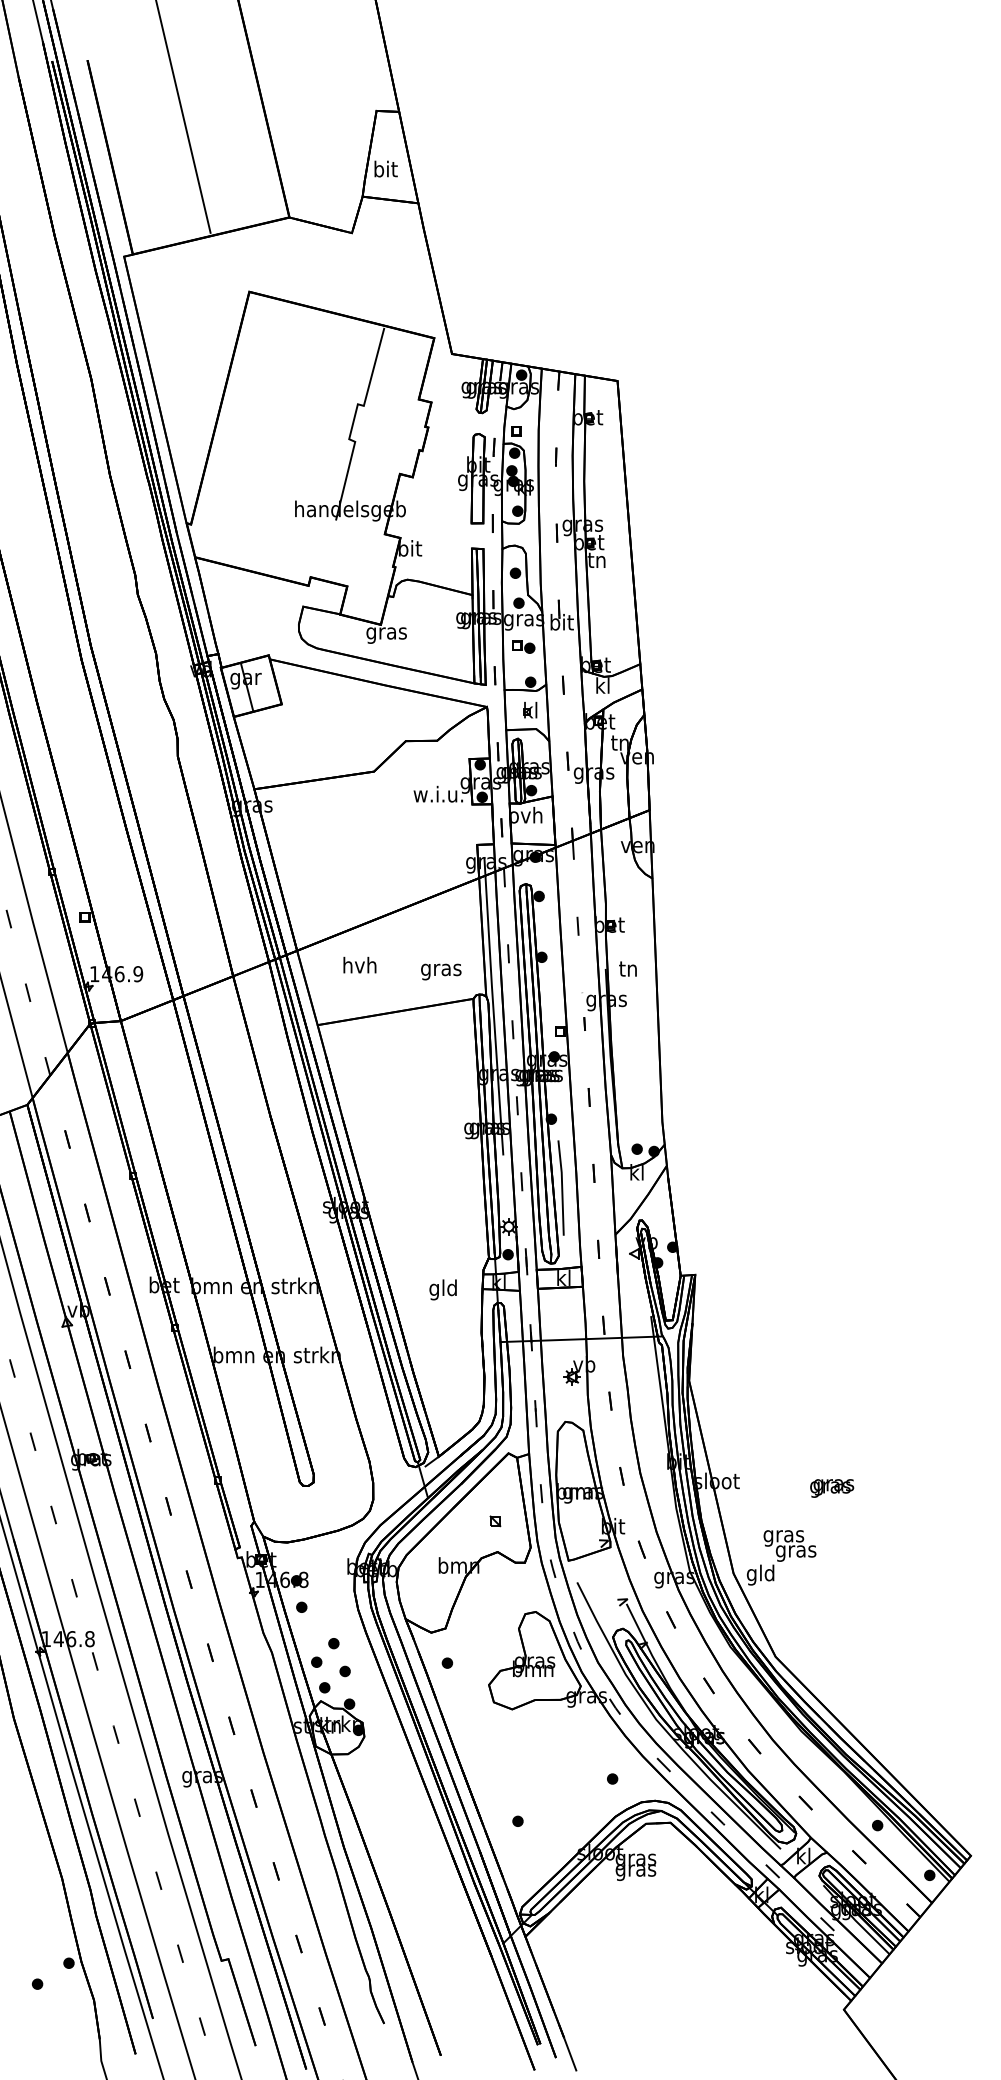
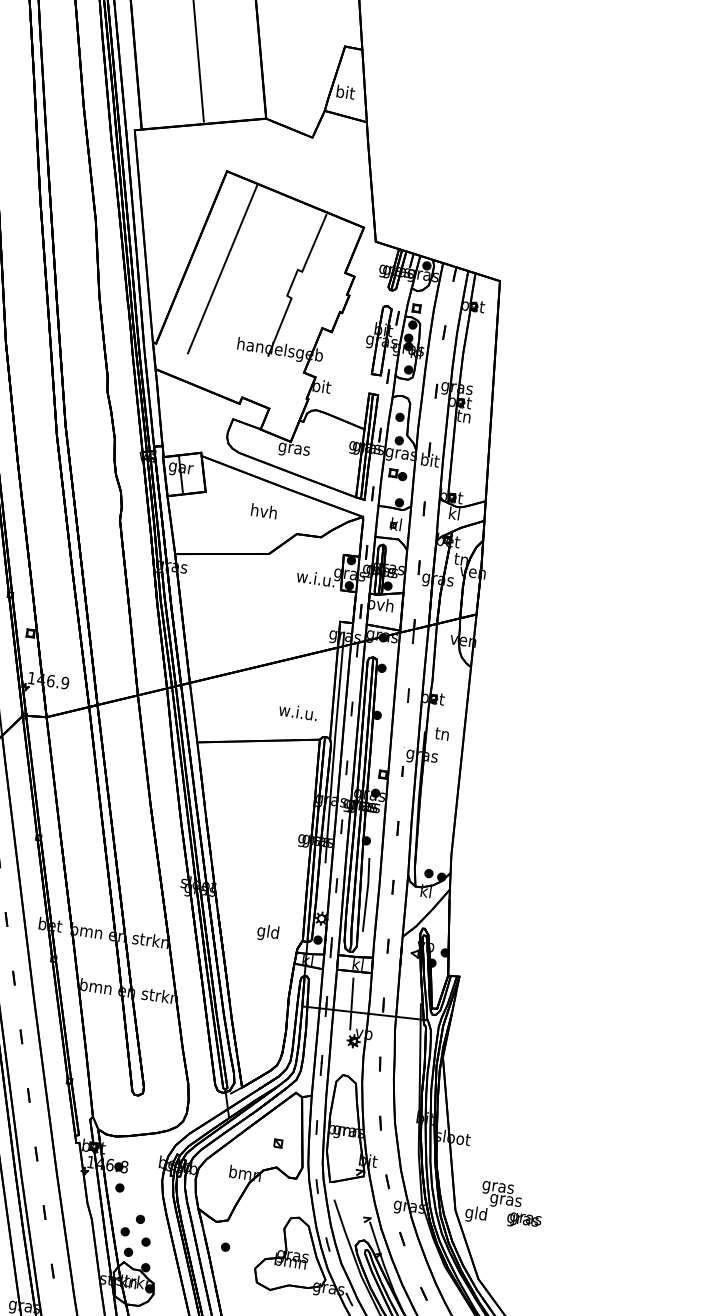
line: (261, 418) -> (222, 269), added
text: (359, 964) -> (263, 510), moved
text: (440, 969) -> (297, 713), gras -> w.i.u.
text: (442, 1289) -> (267, 932), moved
line: (562, 1329) -> (351, 1003), added
text: (832, 1488) -> (524, 1221), moved

